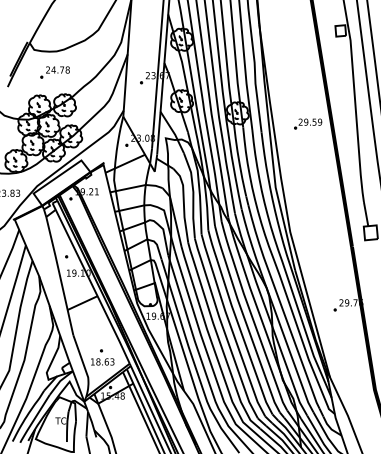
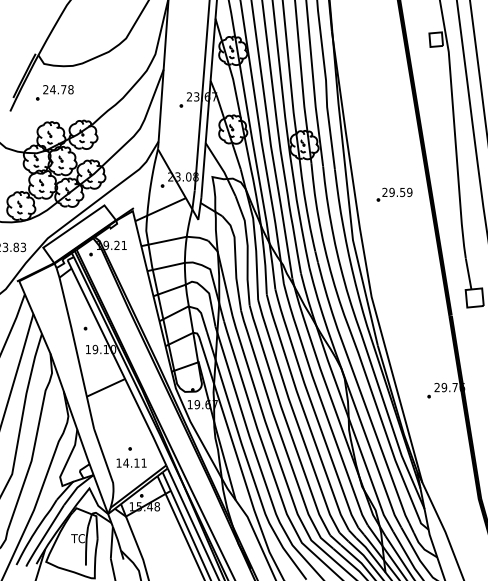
part: (54, 72) -> (54, 92), moved
part: (308, 123) -> (394, 194), moved
text: (104, 361) -> (134, 462), 18.63 -> 14.11

